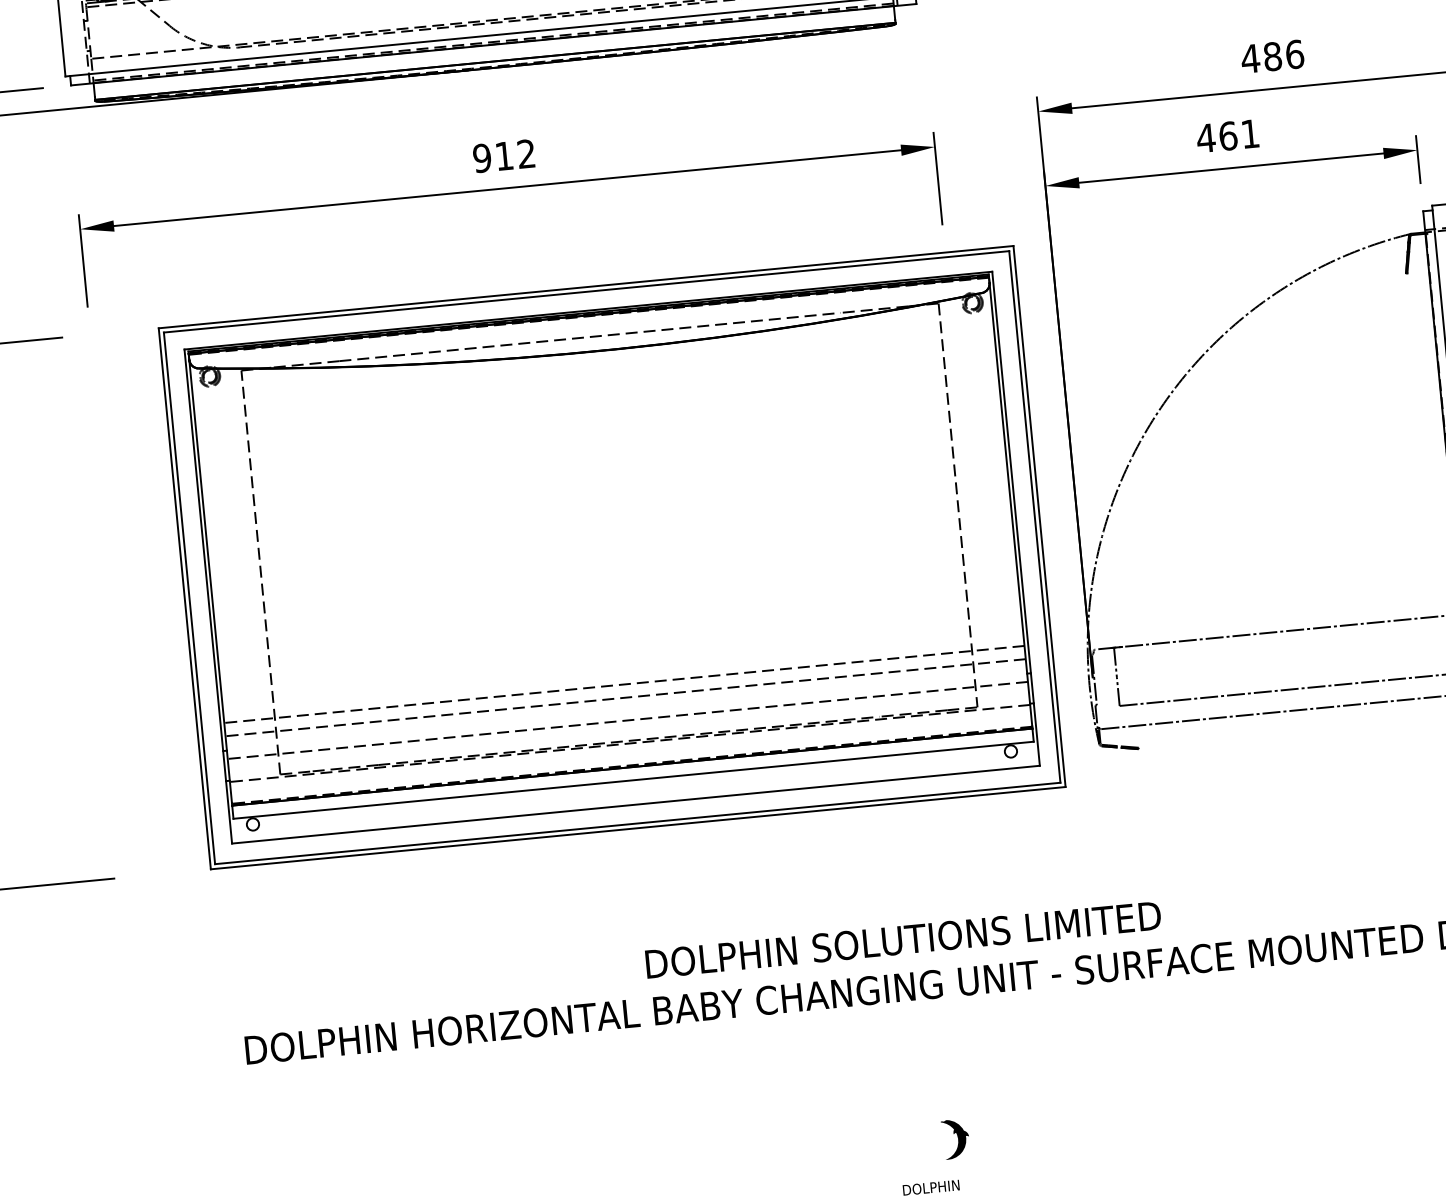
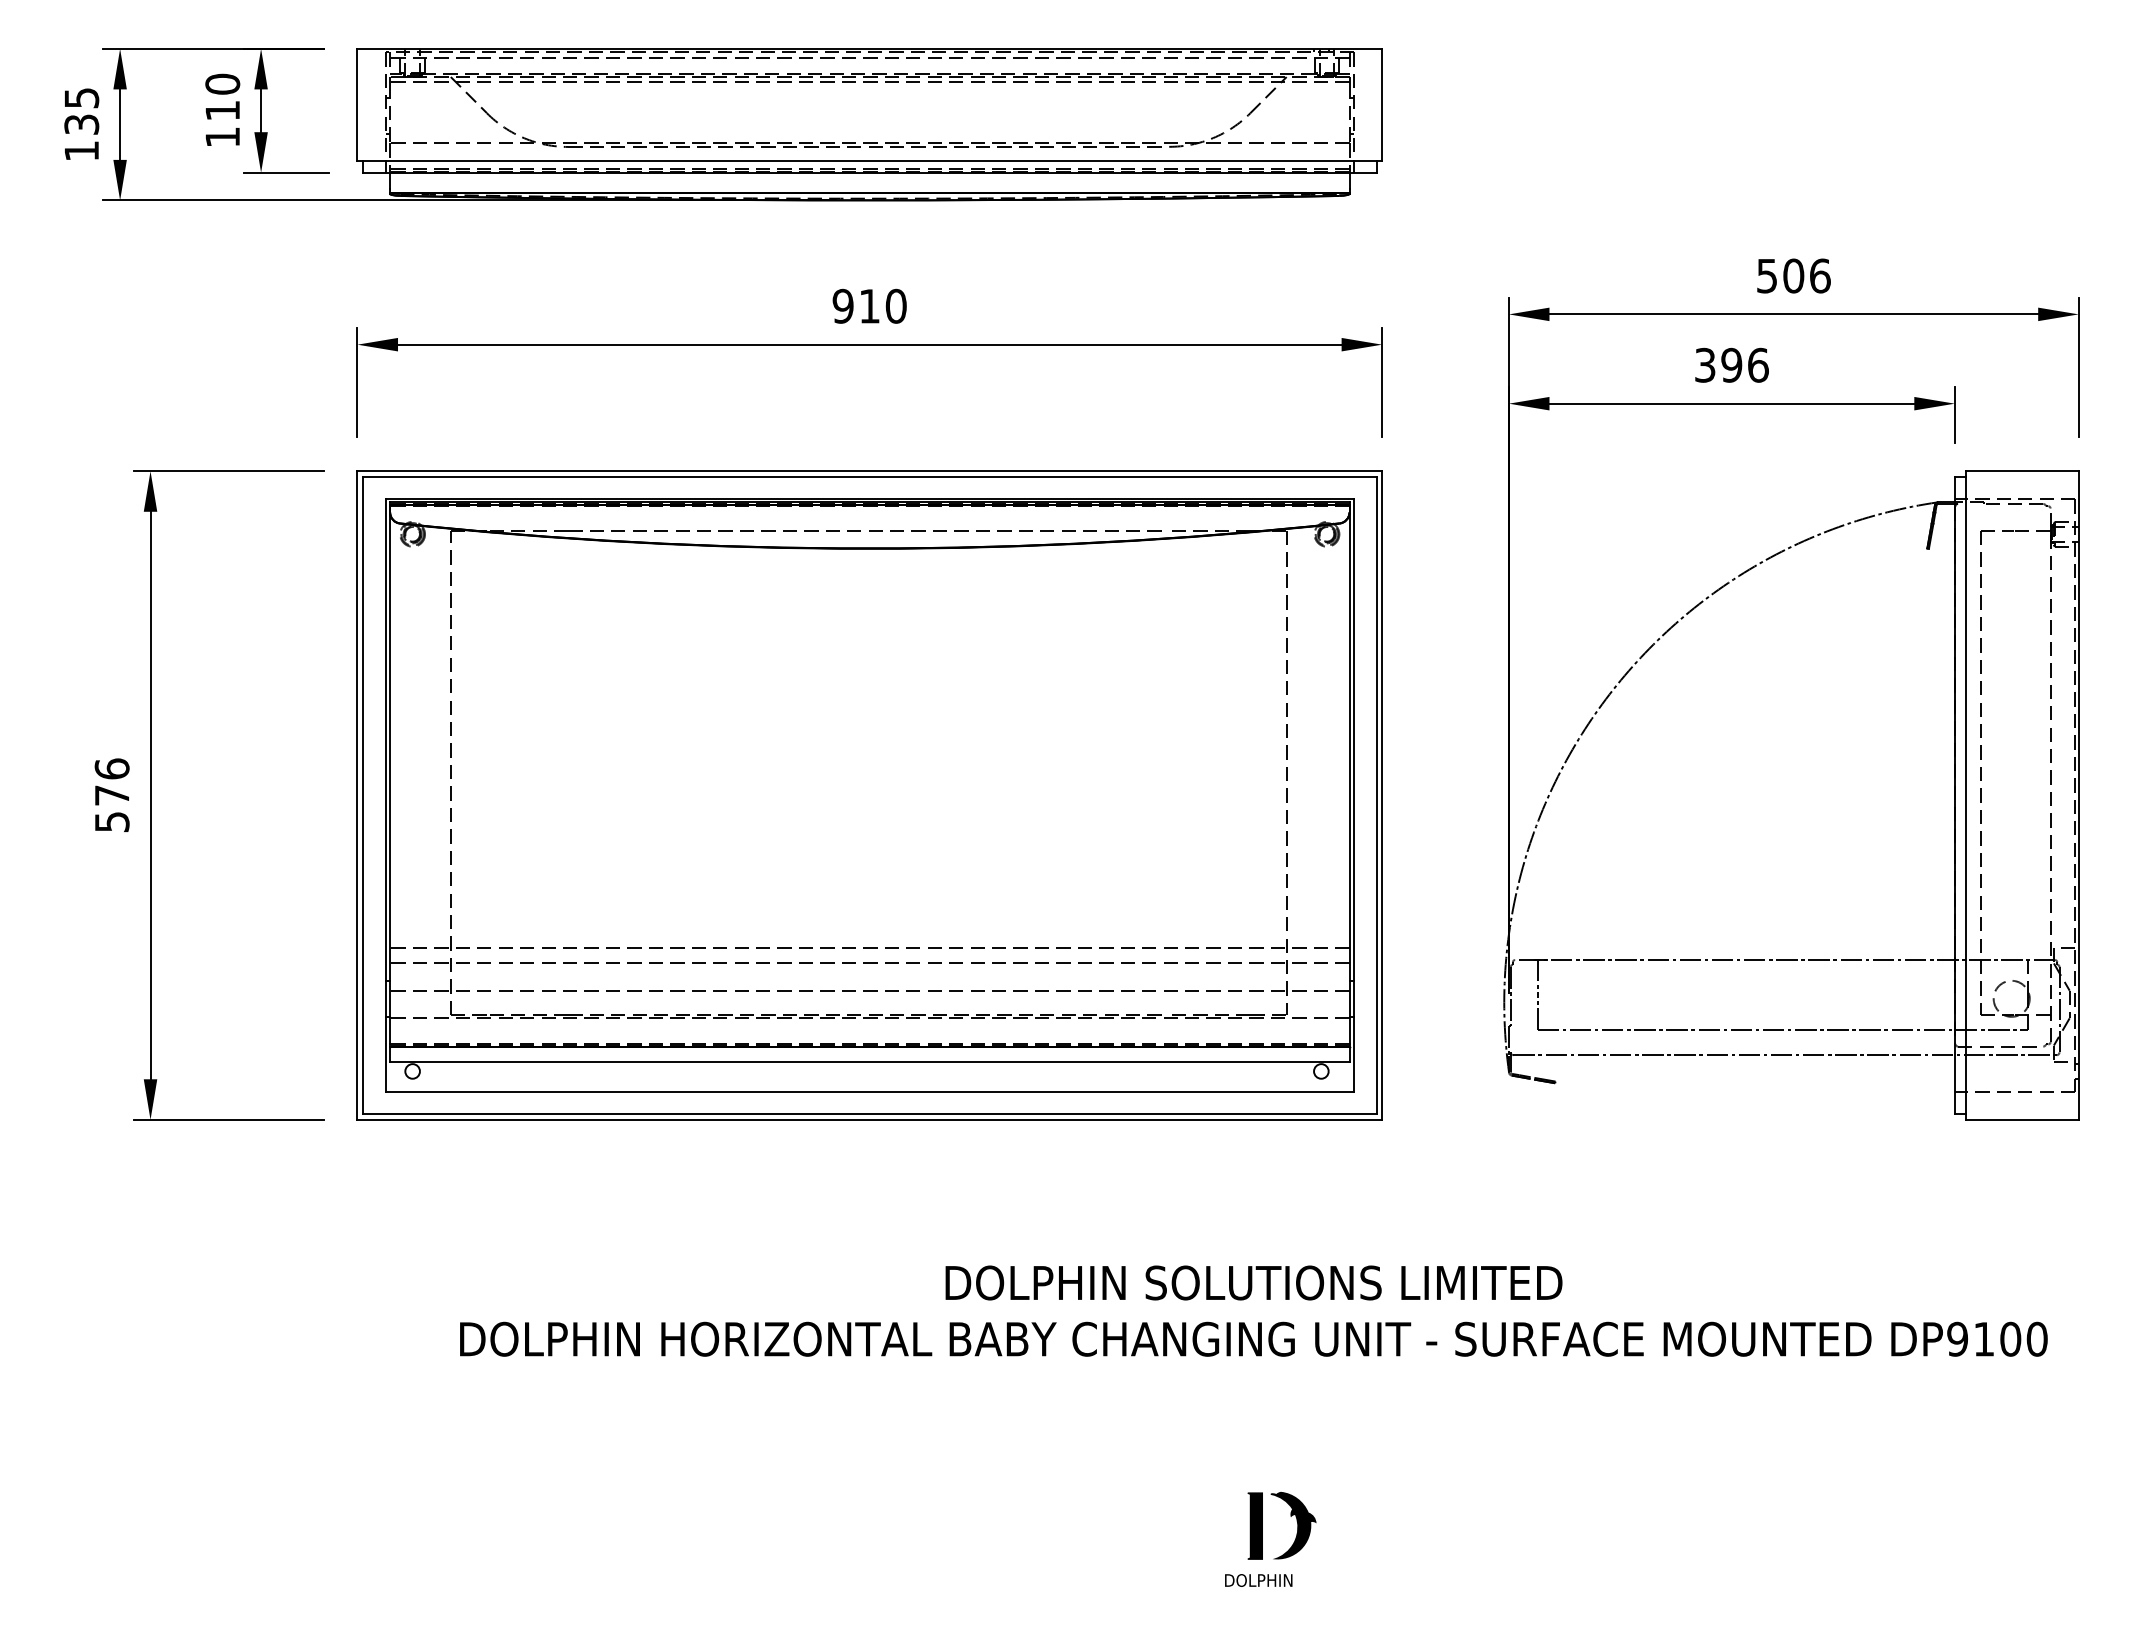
text: (1261, 57) -> (1780, 275), 486 -> 506
text: (1227, 135) -> (1731, 364), 461 -> 396
text: (525, 153) -> (895, 305), 912 -> 910
part: (611, 557) -> (869, 795), moved
part: (955, 1139) -> (1293, 1525), size x1.43
fill: (924, 1142) -> (1255, 1525), added

